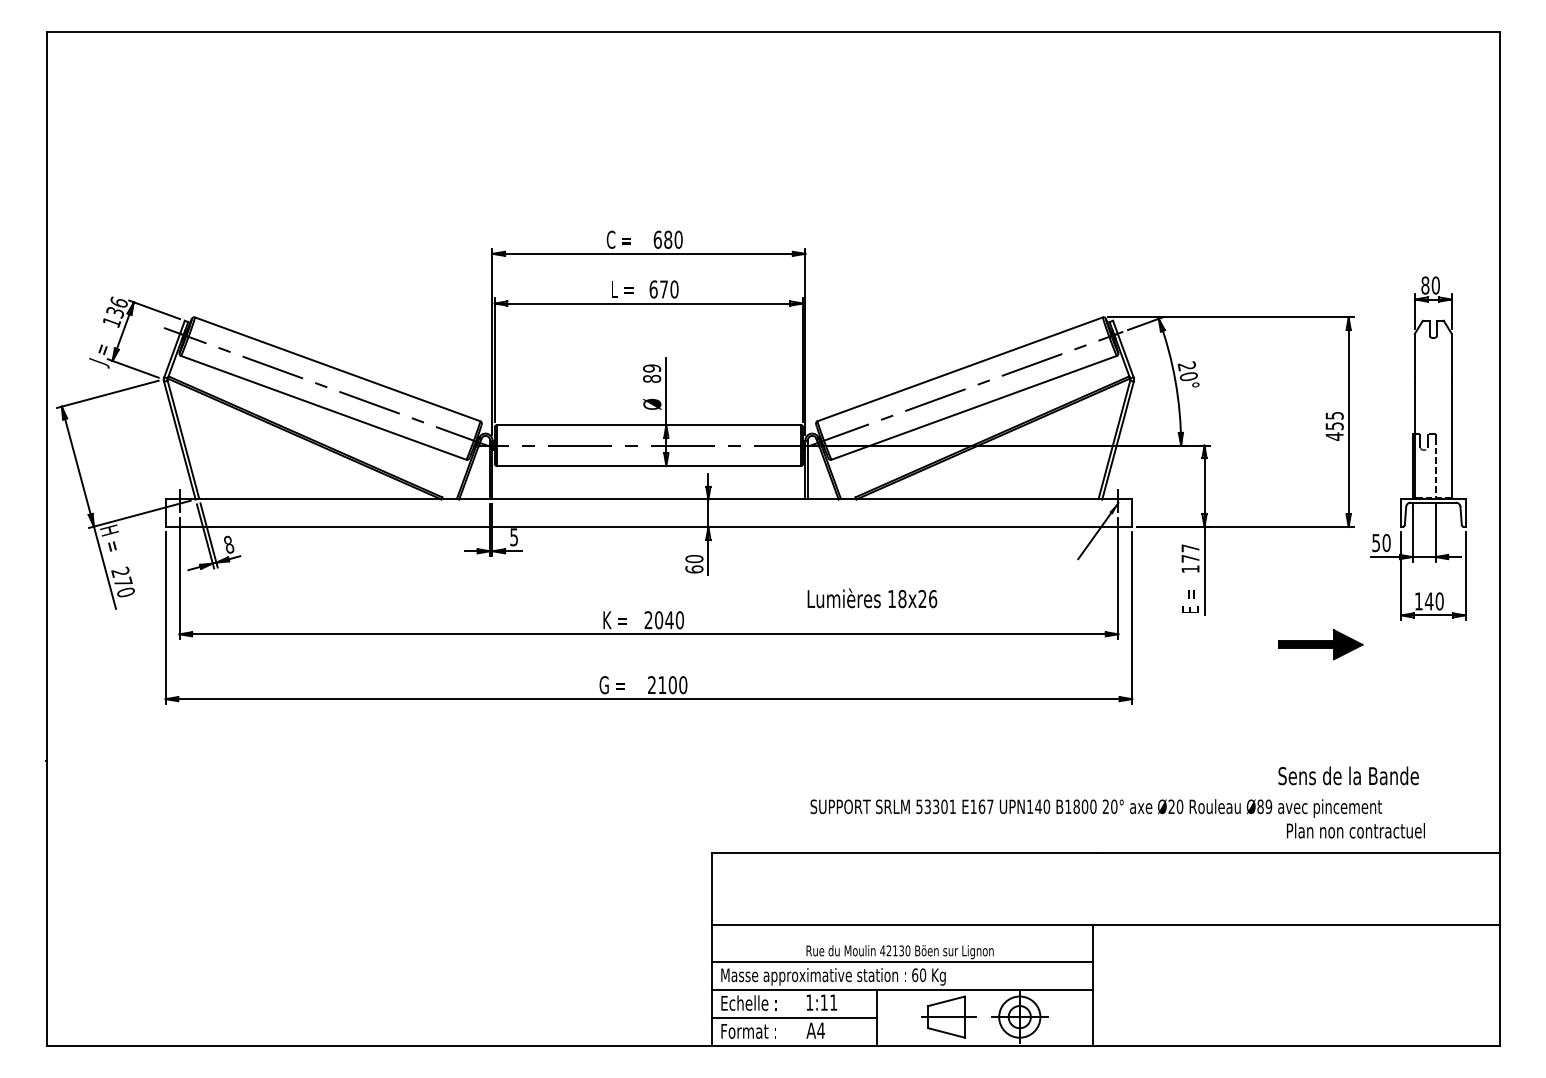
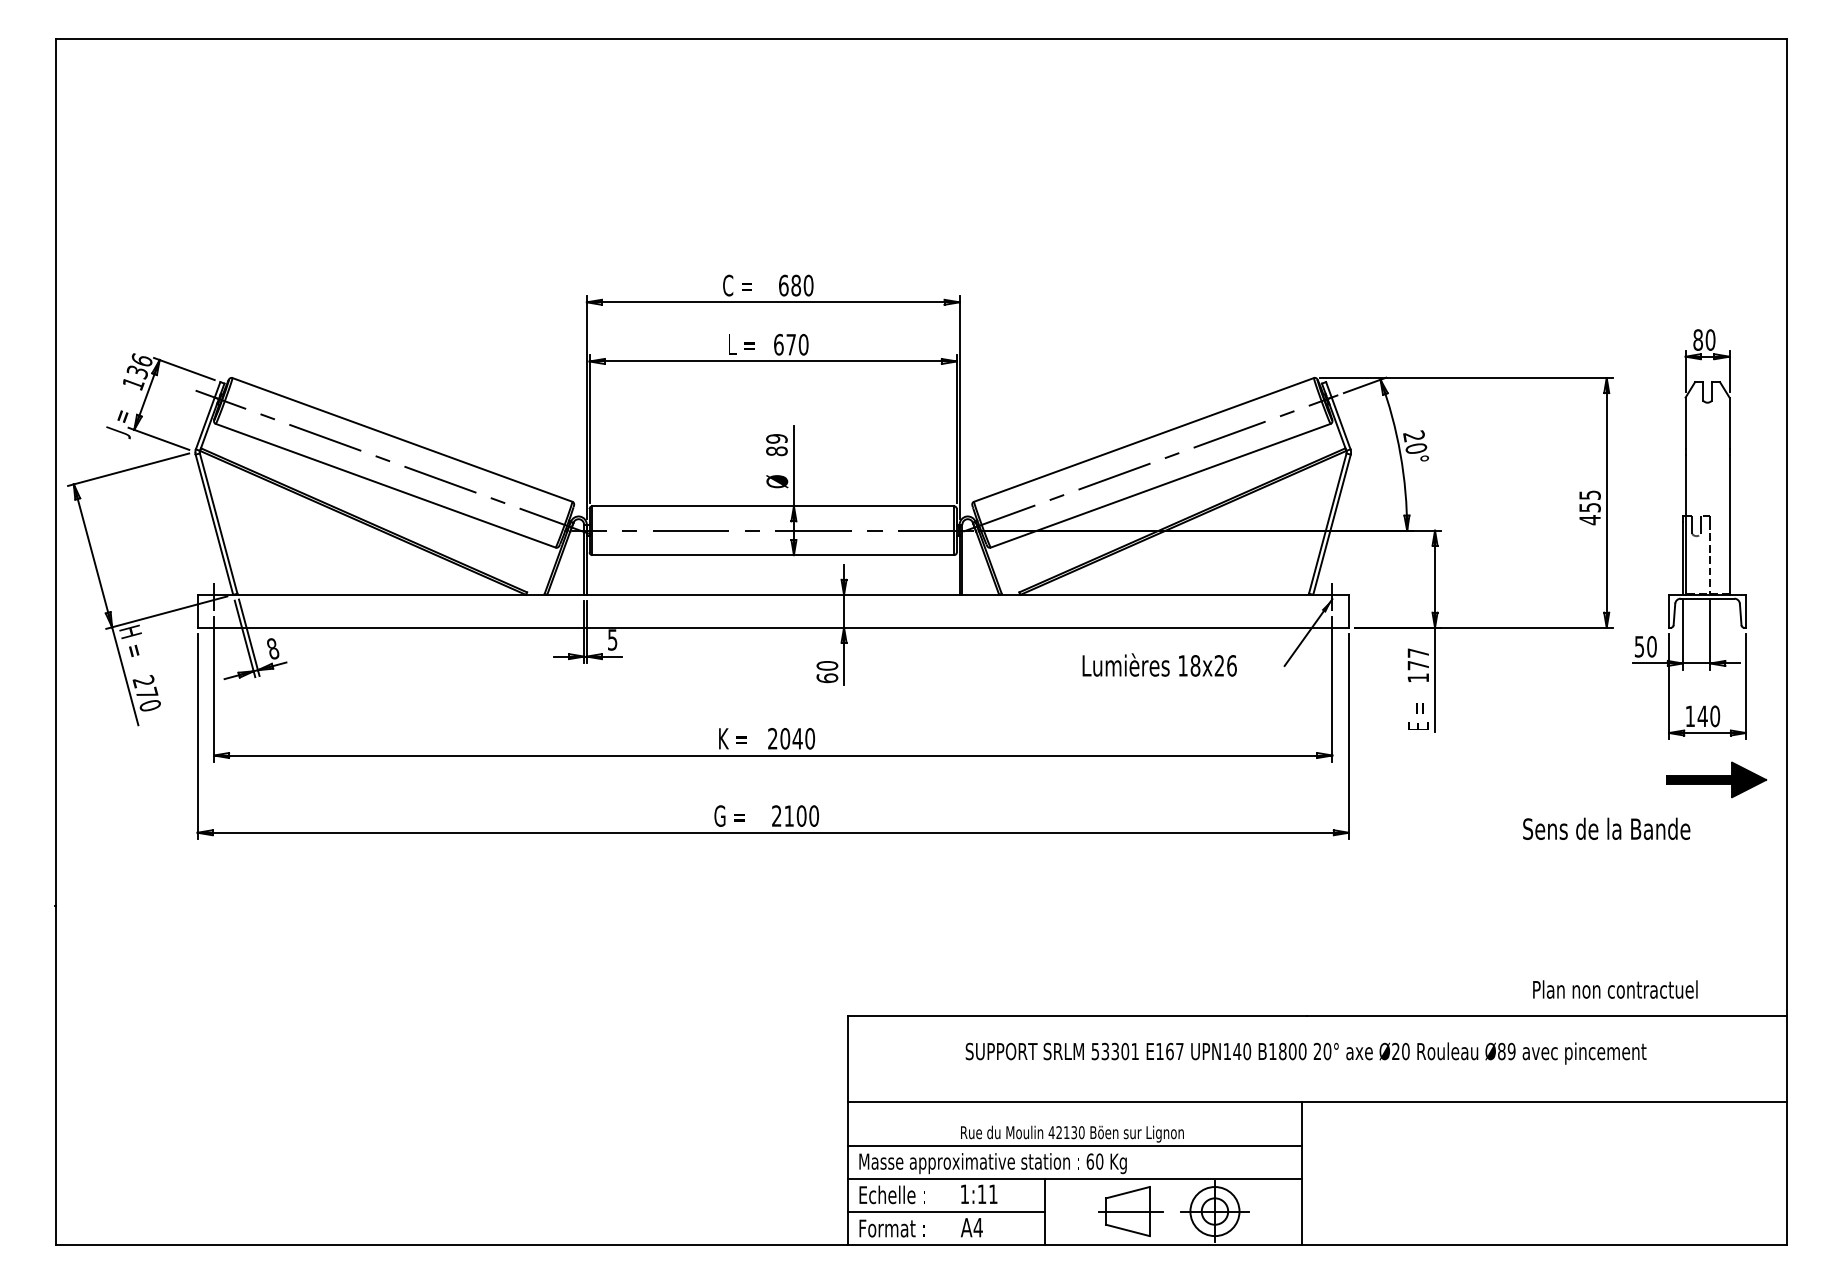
text: (872, 598) -> (1159, 665), moved
part: (1320, 644) -> (1716, 779), moved
text: (1348, 775) -> (1606, 828), moved
text: (1096, 808) -> (1306, 1053), moved

